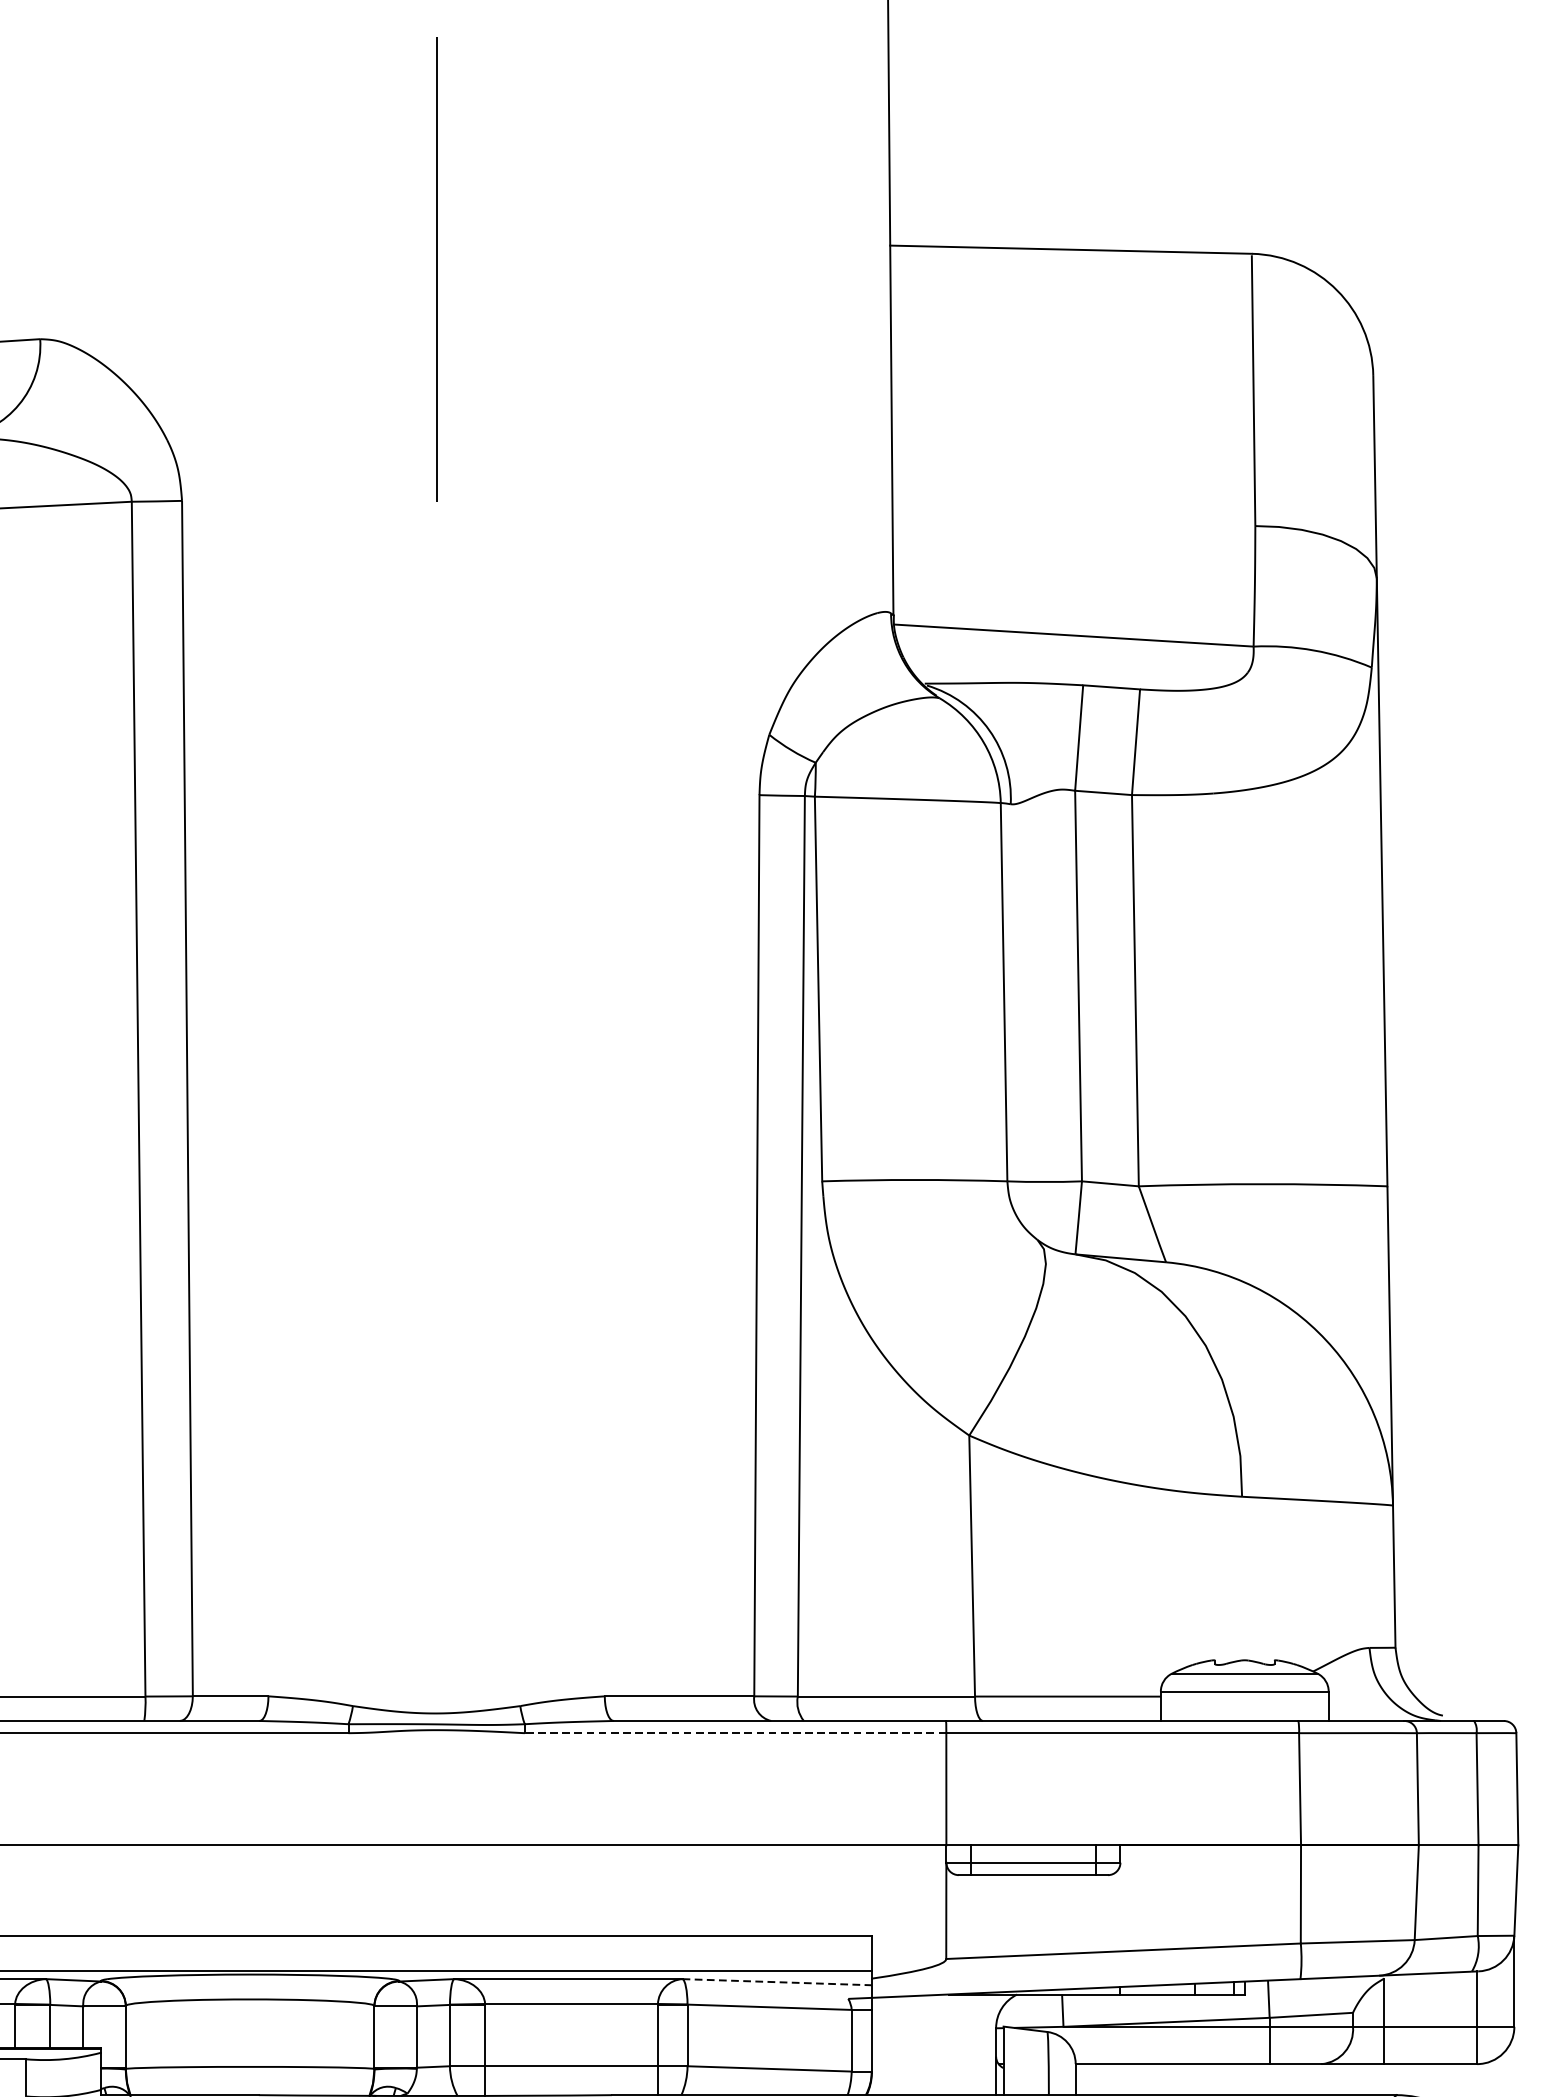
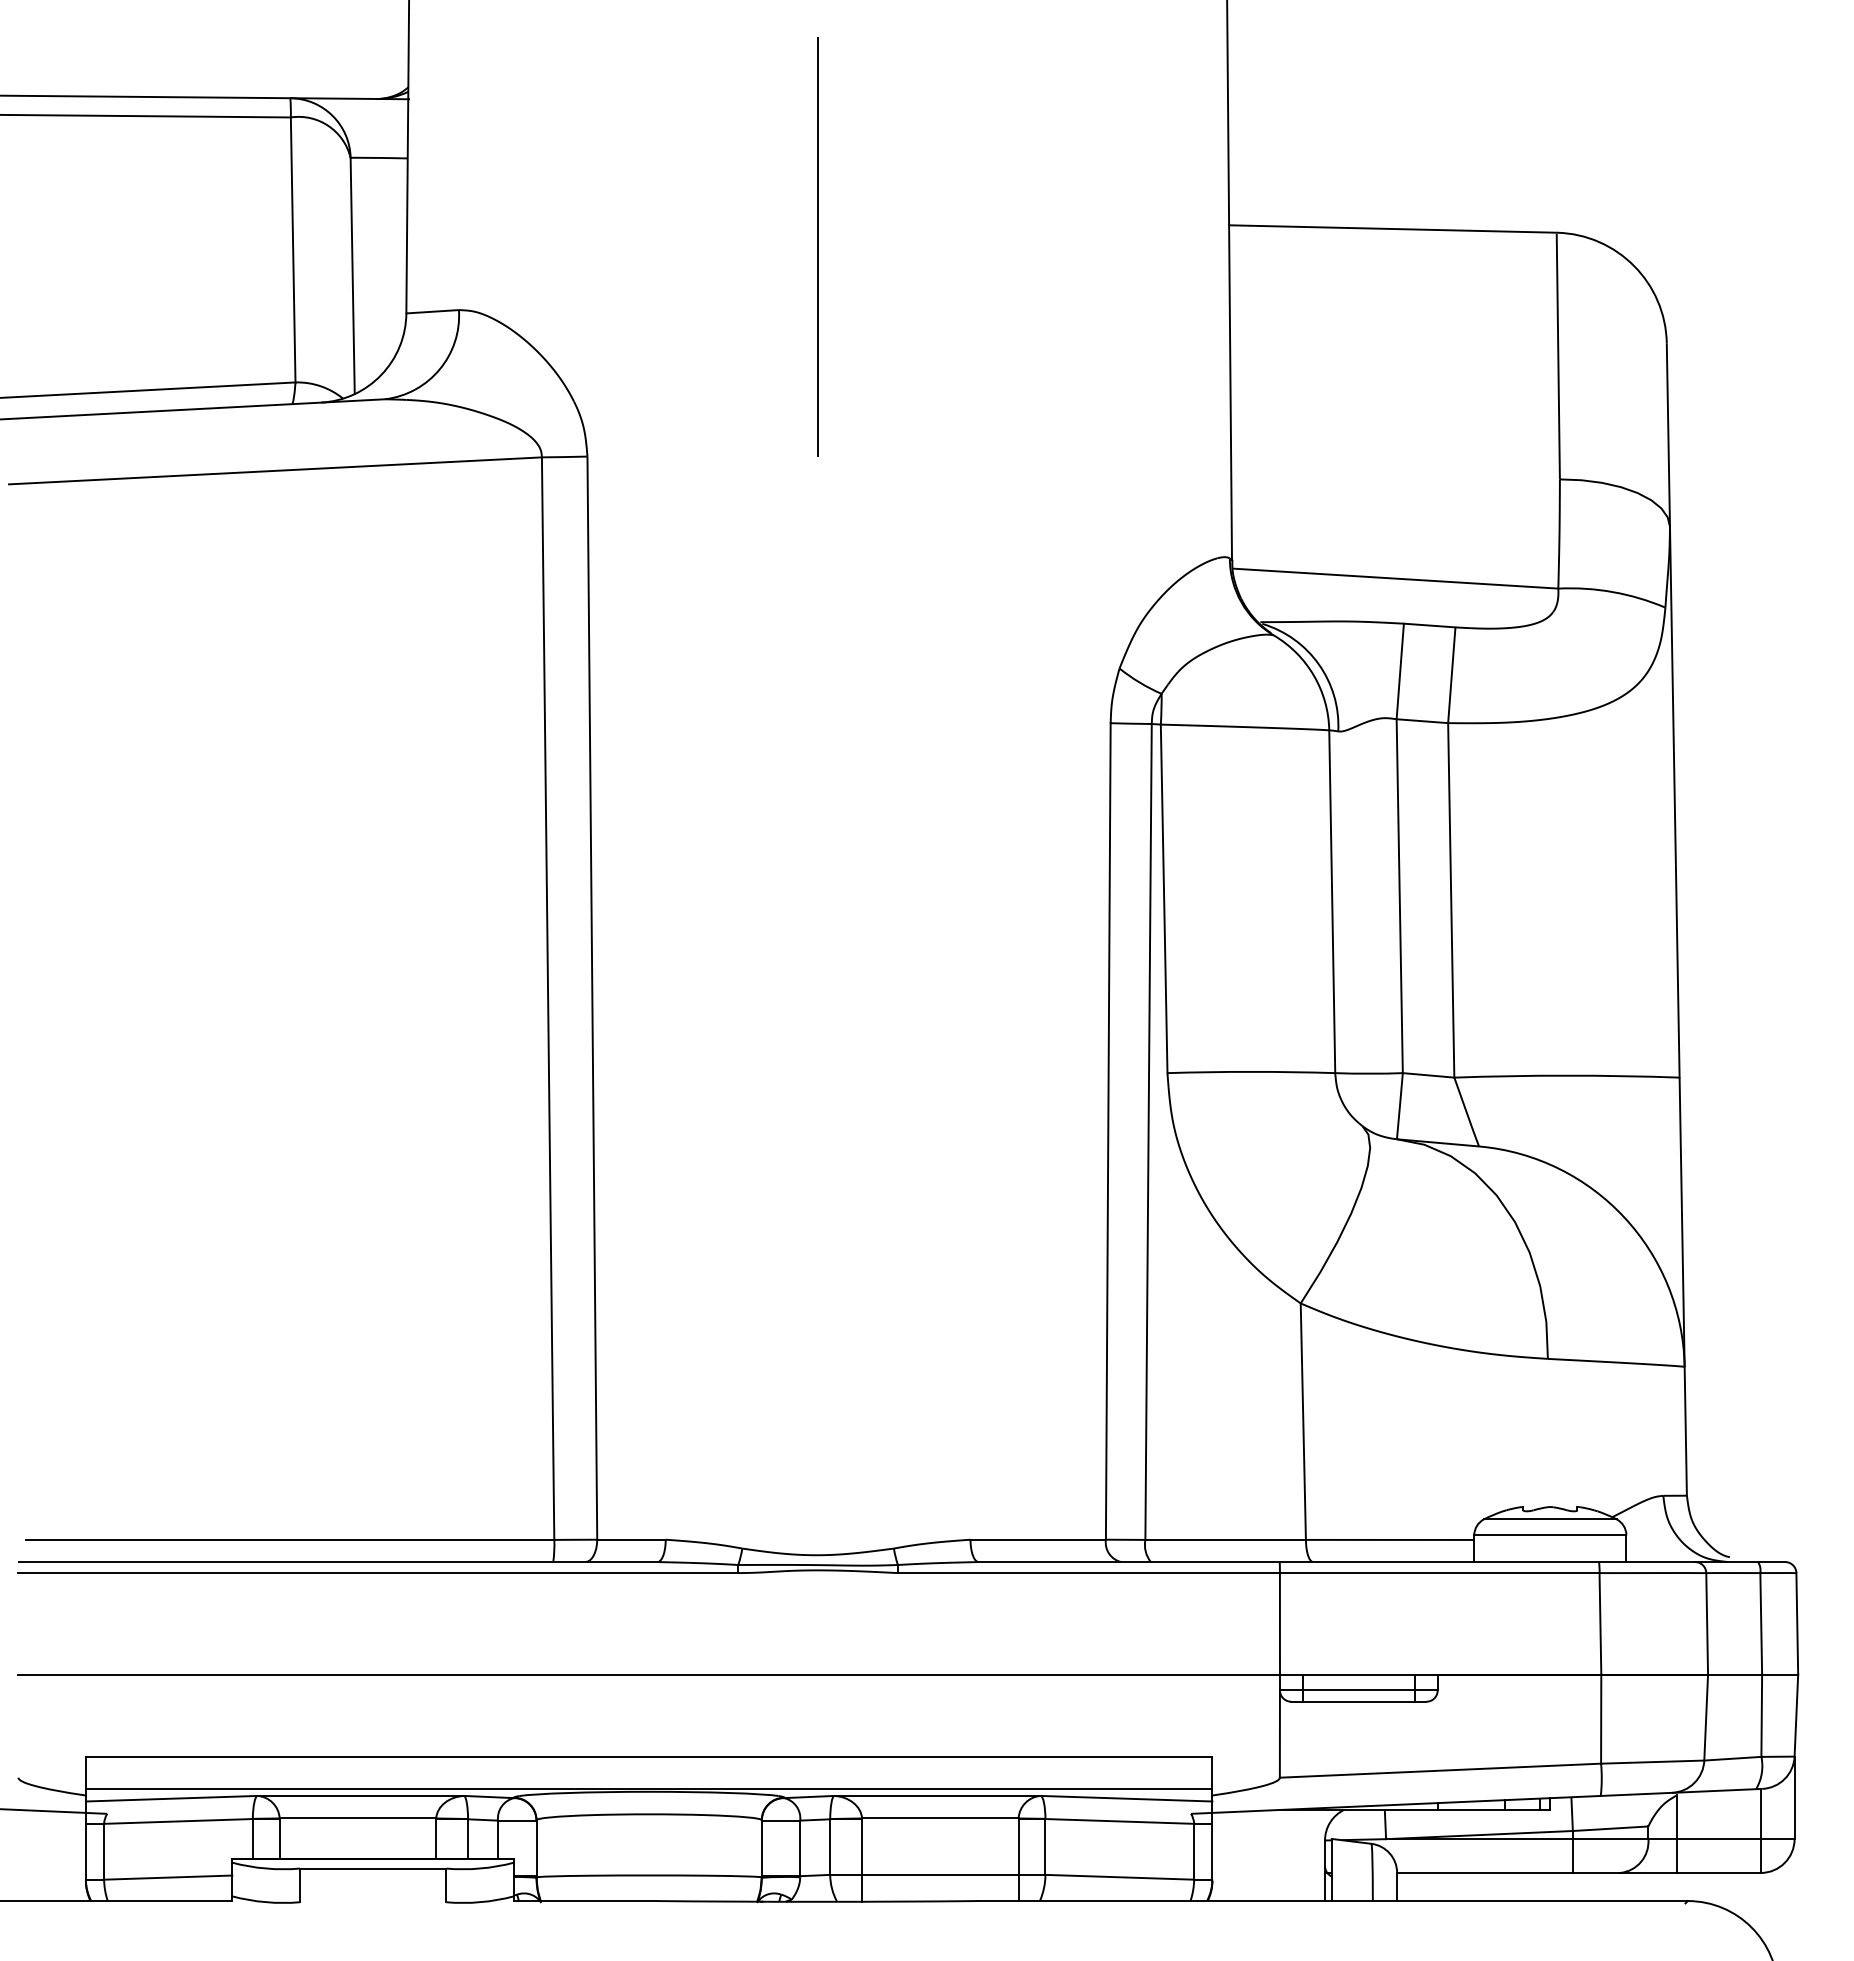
line: (735, 1733) -> (1088, 1573), dashed -> solid
line: (776, 1981) -> (1126, 1798), dashed -> solid

